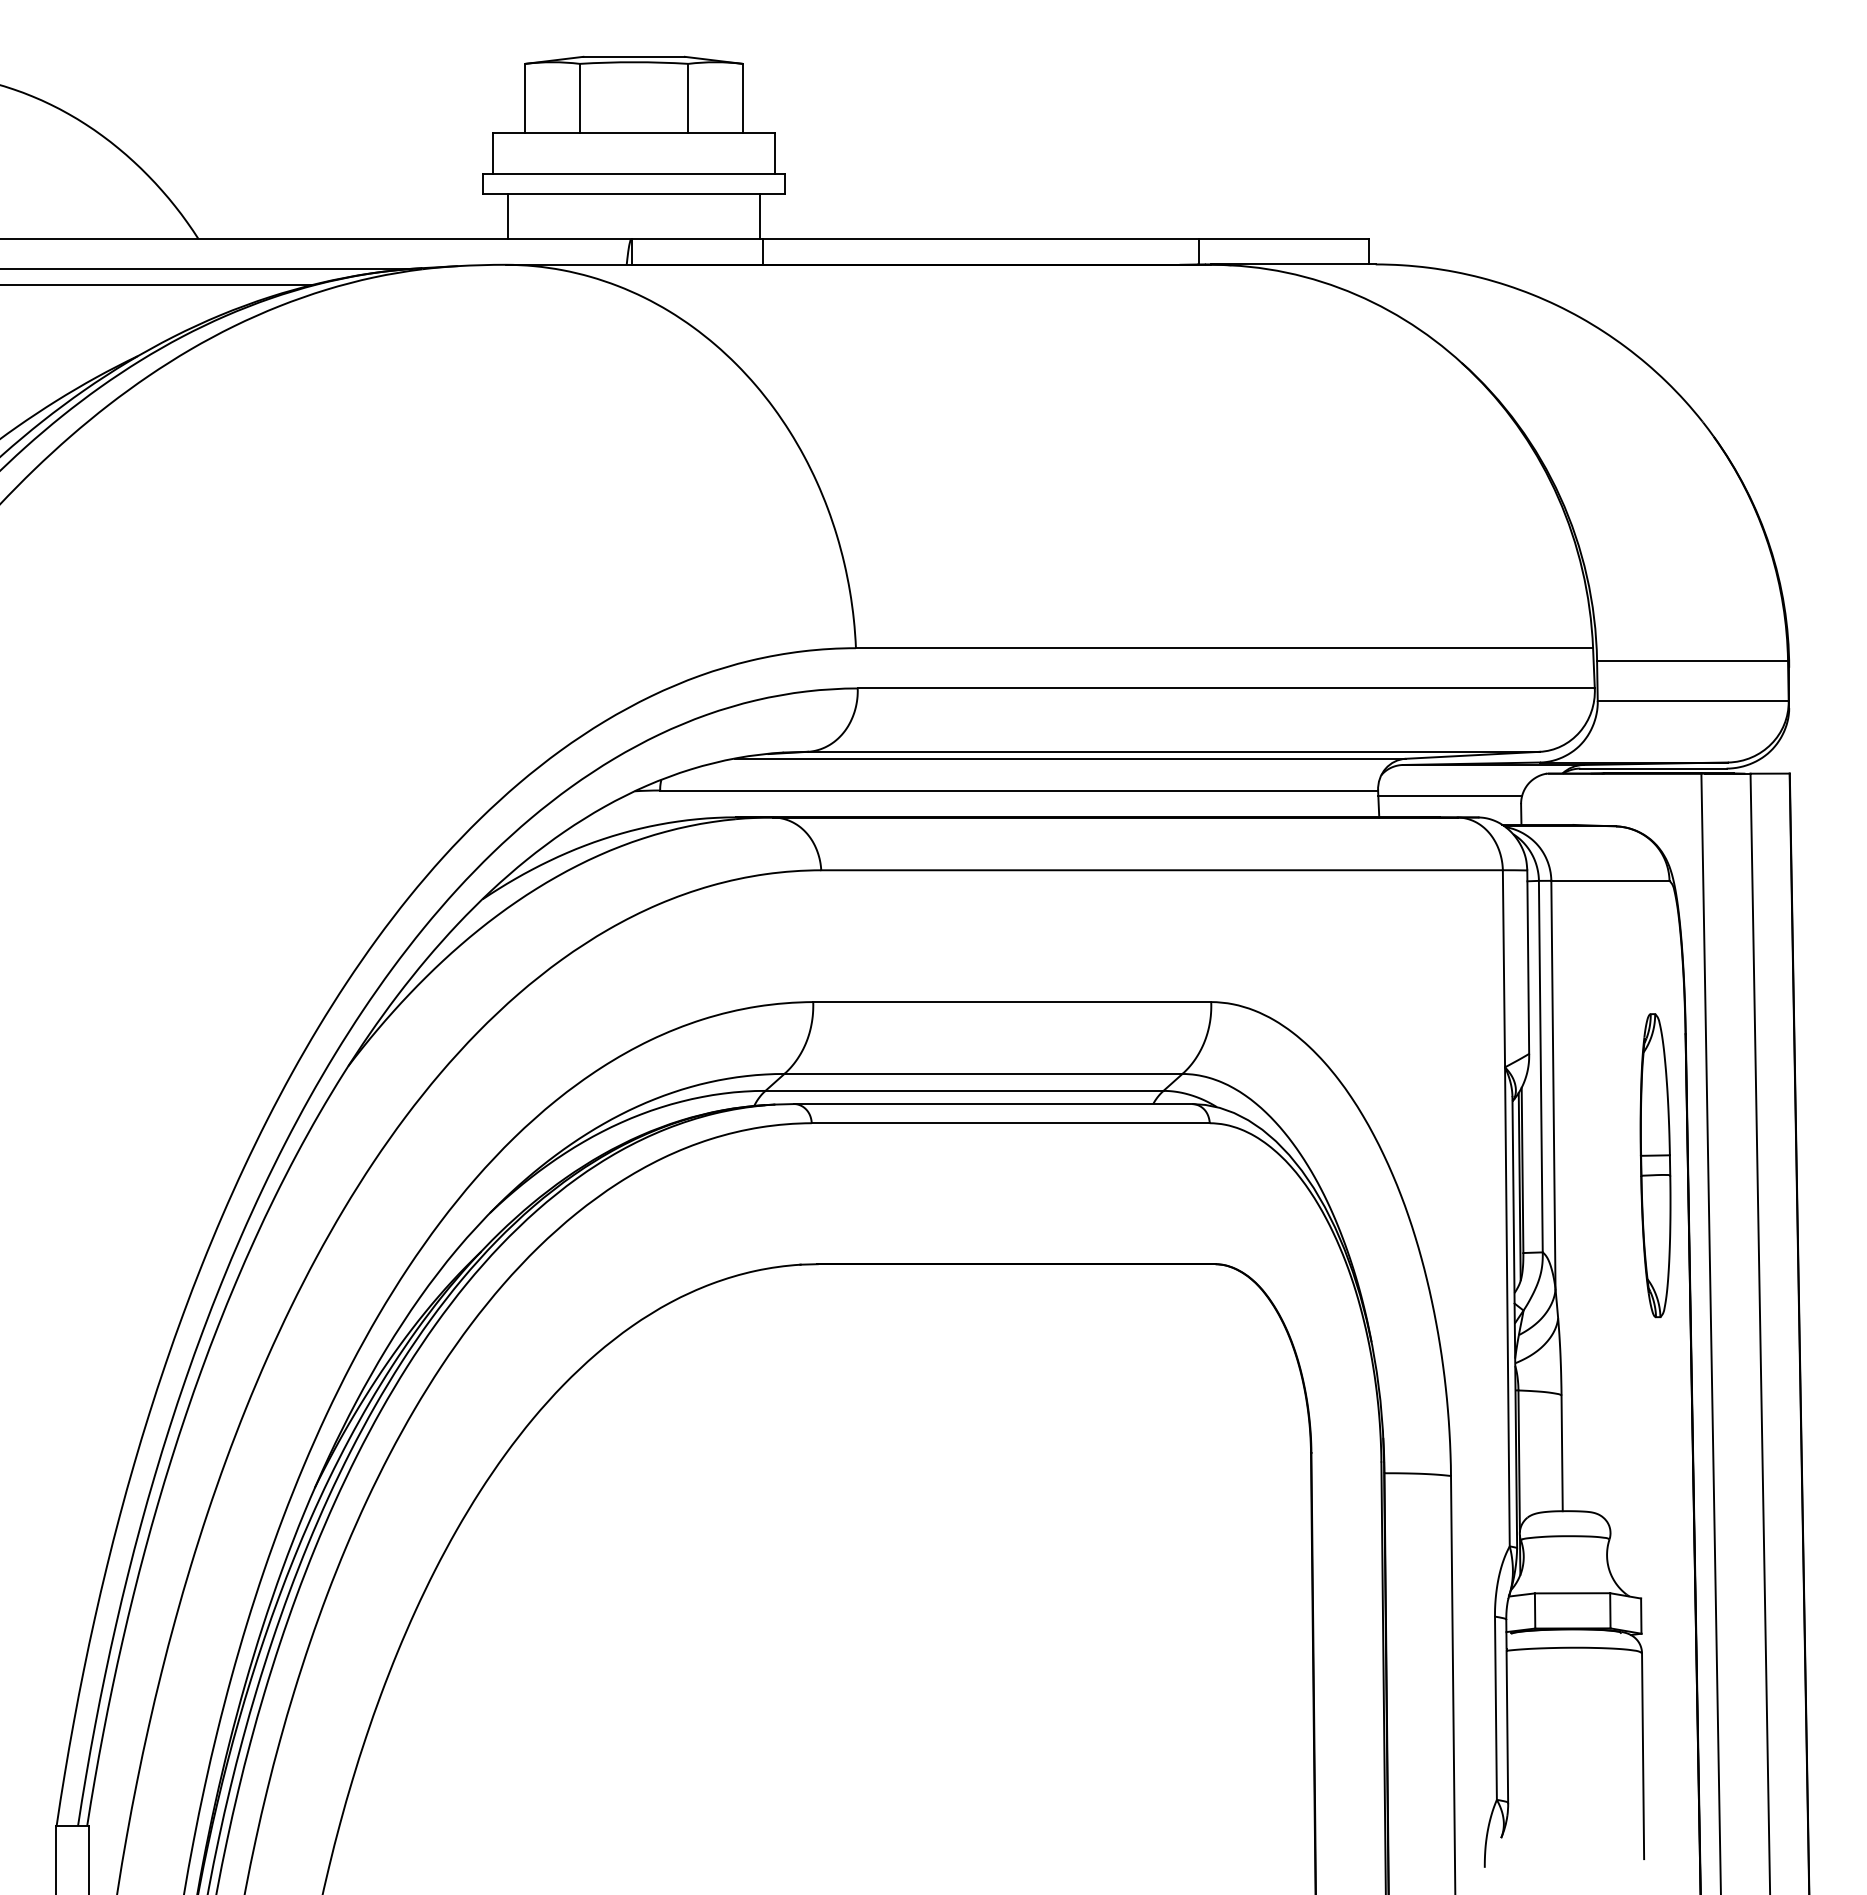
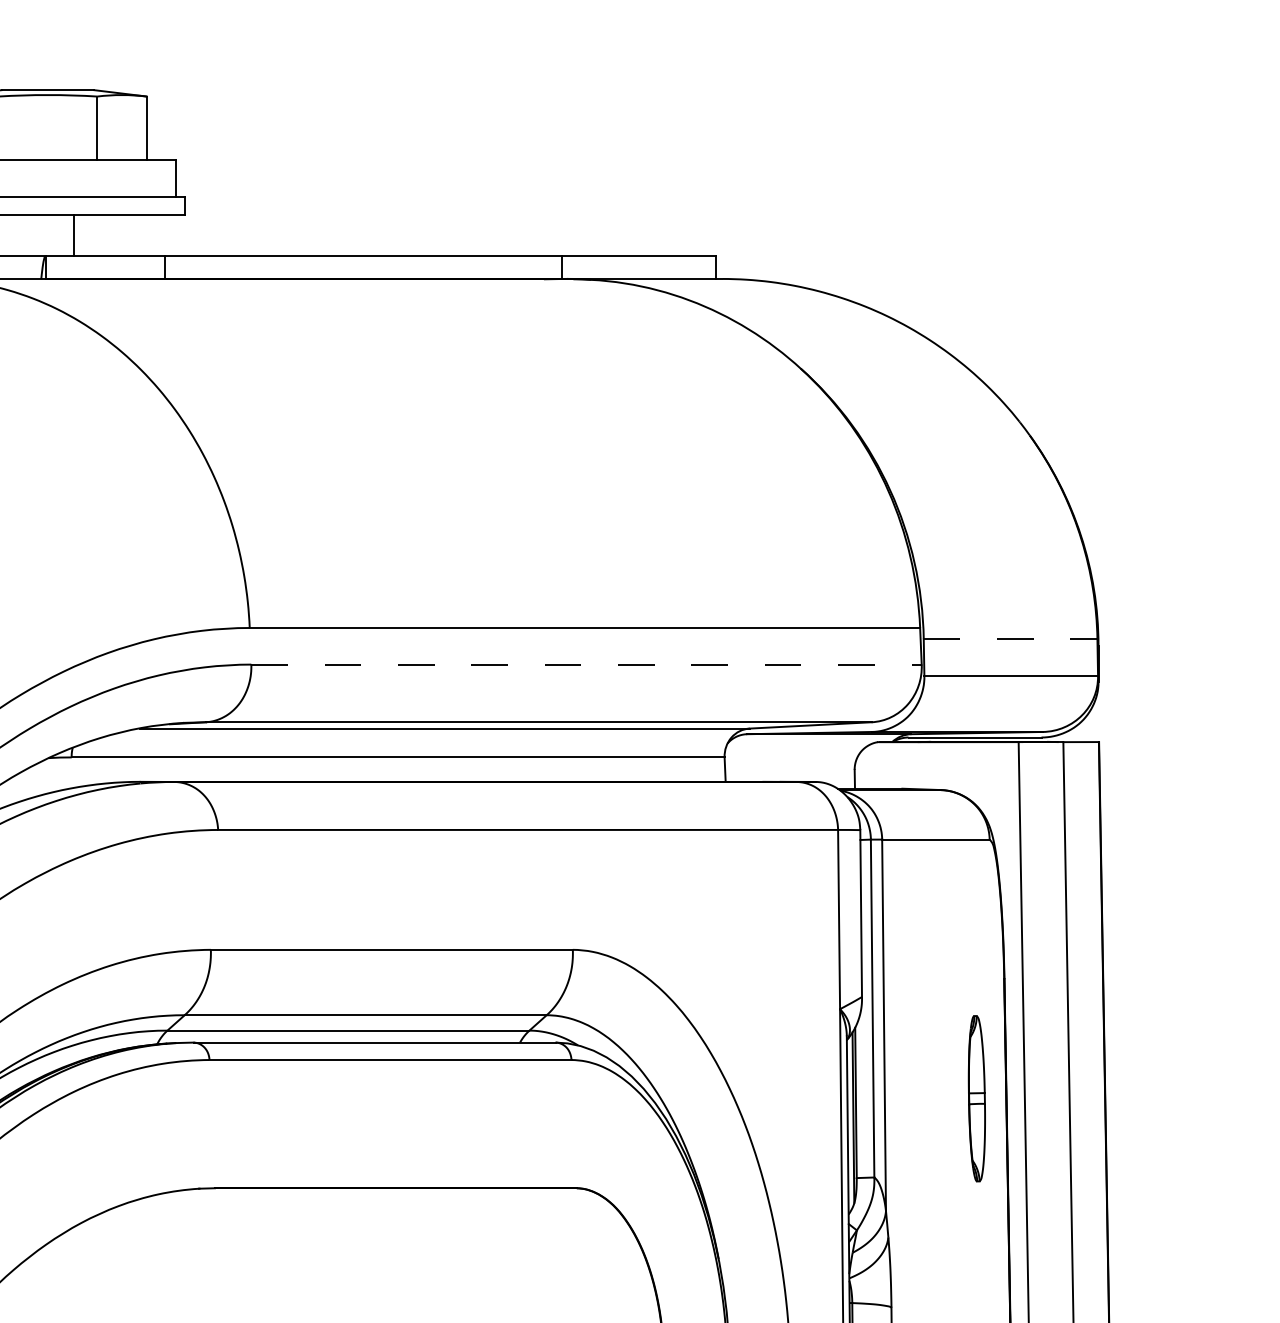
line: (760, 216) -> (74, 235), moved
line: (1693, 660) -> (1011, 639), solid -> dashed
line: (1226, 688) -> (586, 664), solid -> dashed
line: (1450, 795) -> (790, 761), removed
part: (1655, 1165) -> (976, 1098), size x0.6

